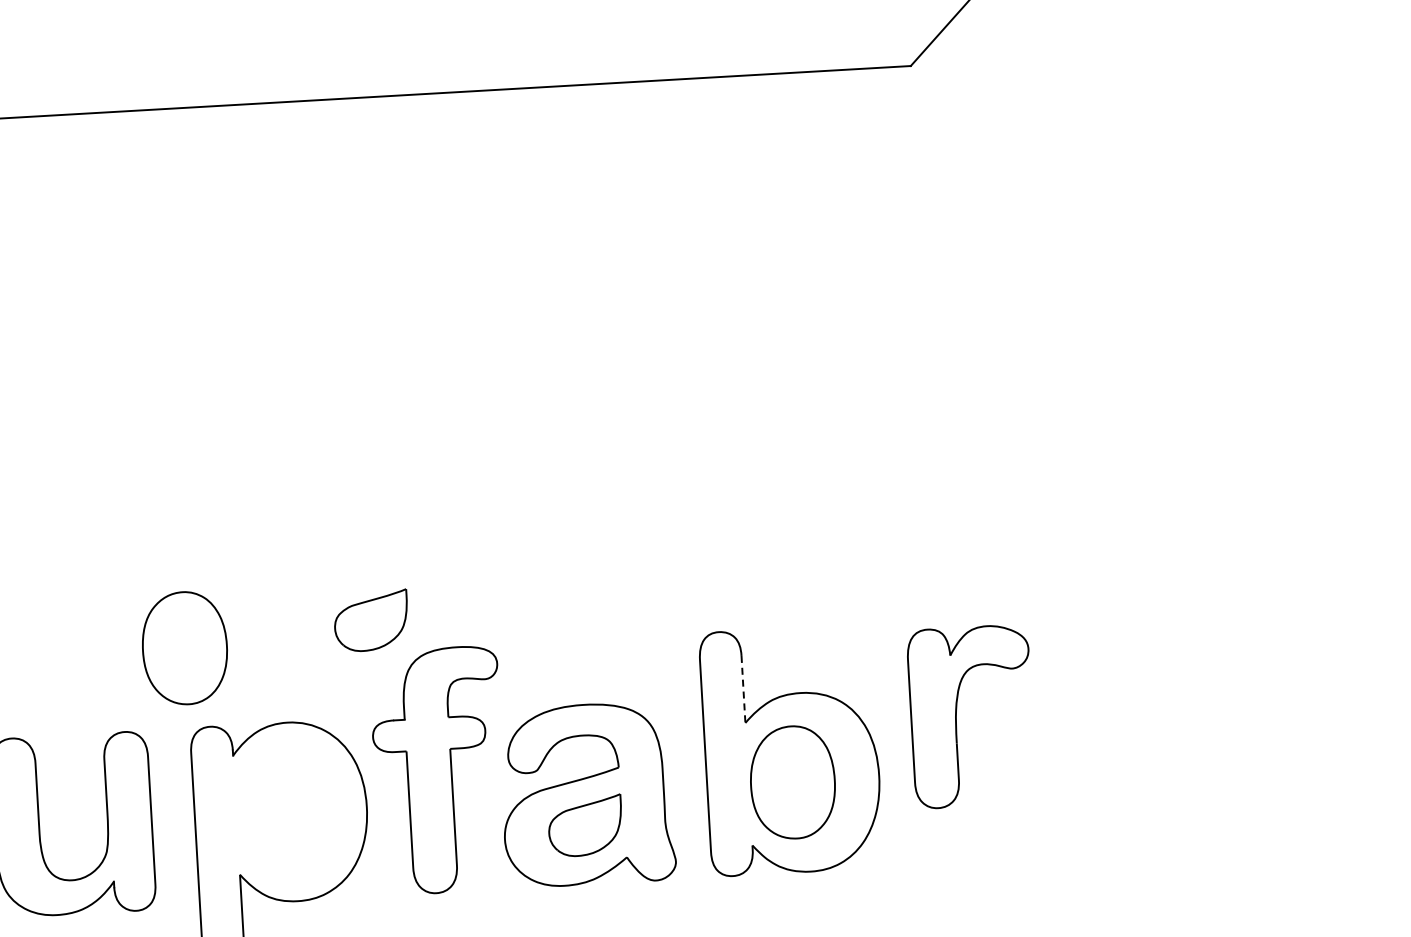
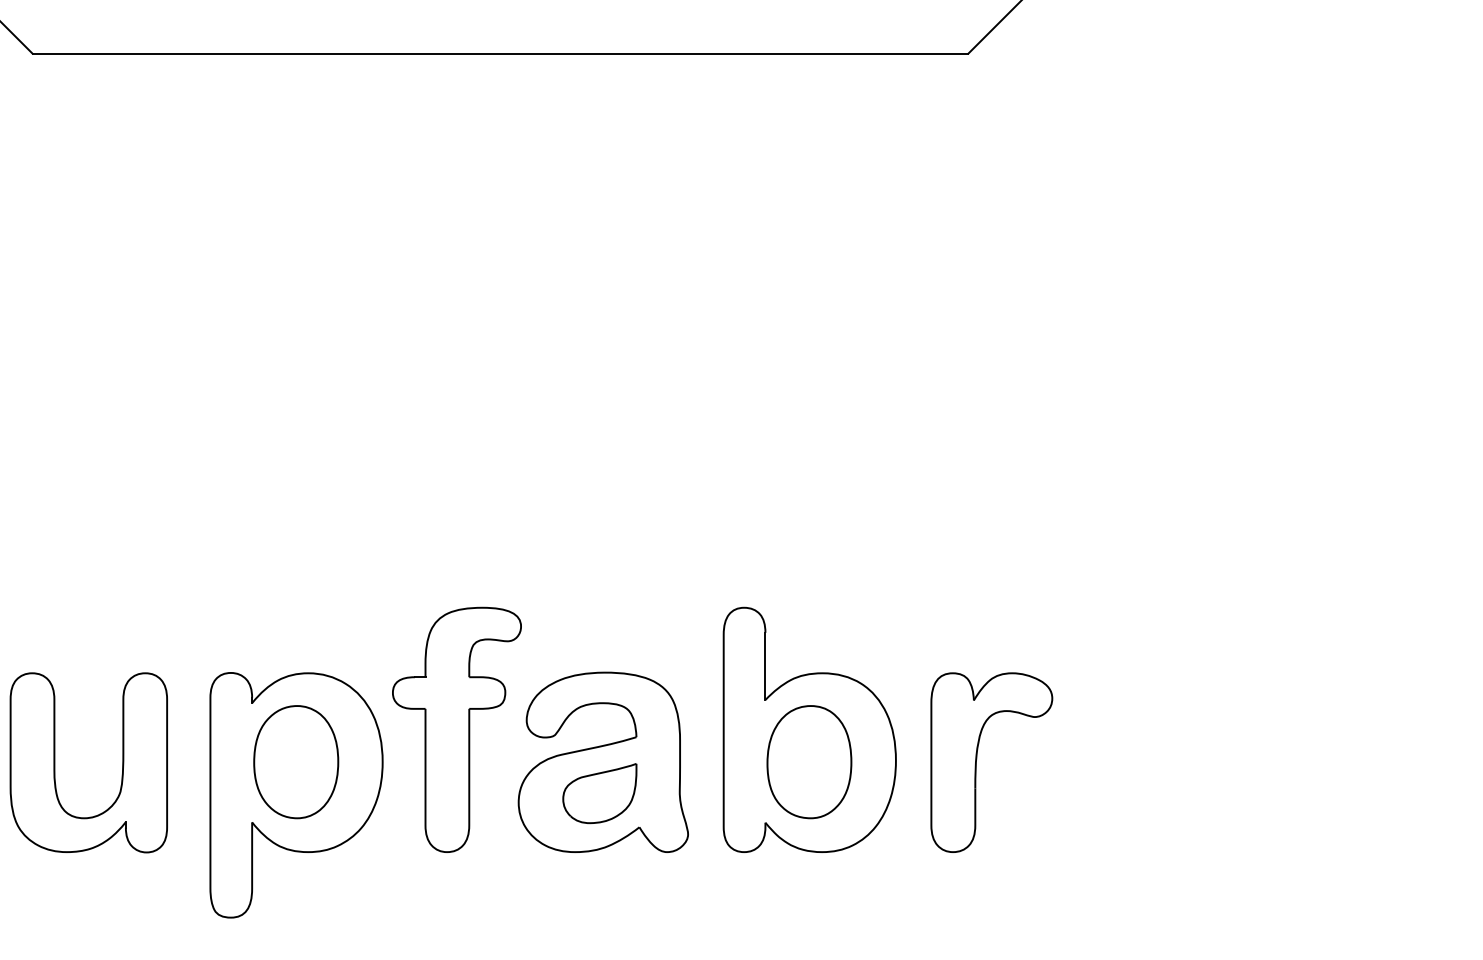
part: (370, 620) -> (397, 576), removed
part: (185, 648) -> (296, 762), moved
line: (743, 689) -> (765, 666), dashed -> solid
part: (957, 714) -> (977, 759), moved

